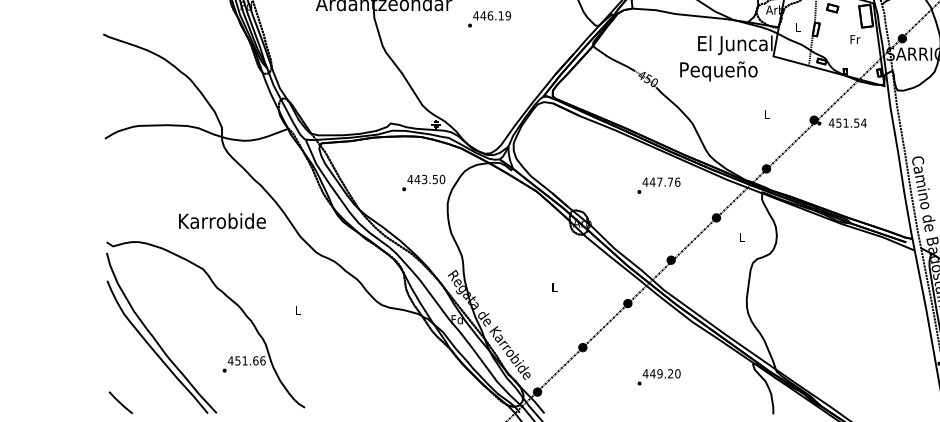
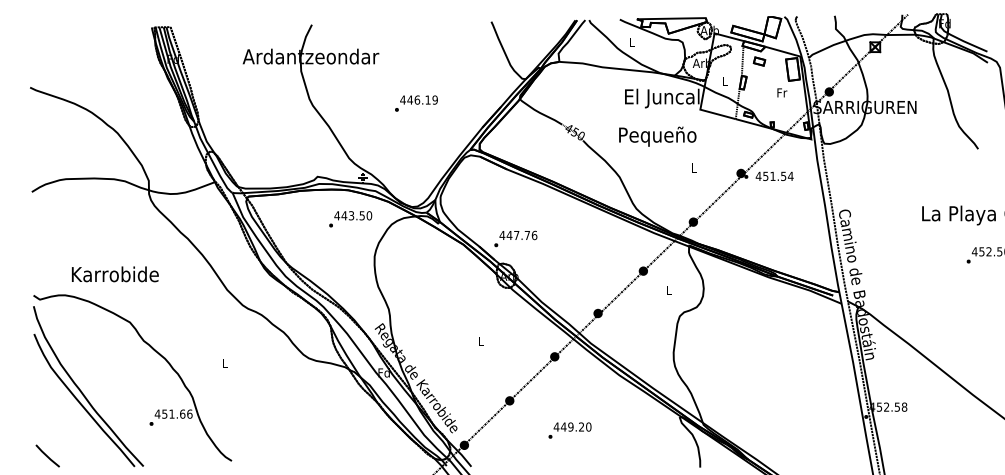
text: (489, 19) -> (416, 103), moved
text: (718, 71) -> (657, 136), moved
text: (423, 183) -> (350, 219), moved
text: (658, 185) -> (515, 238), moved
text: (222, 221) -> (115, 274), moved
text: (658, 377) -> (569, 430), moved

